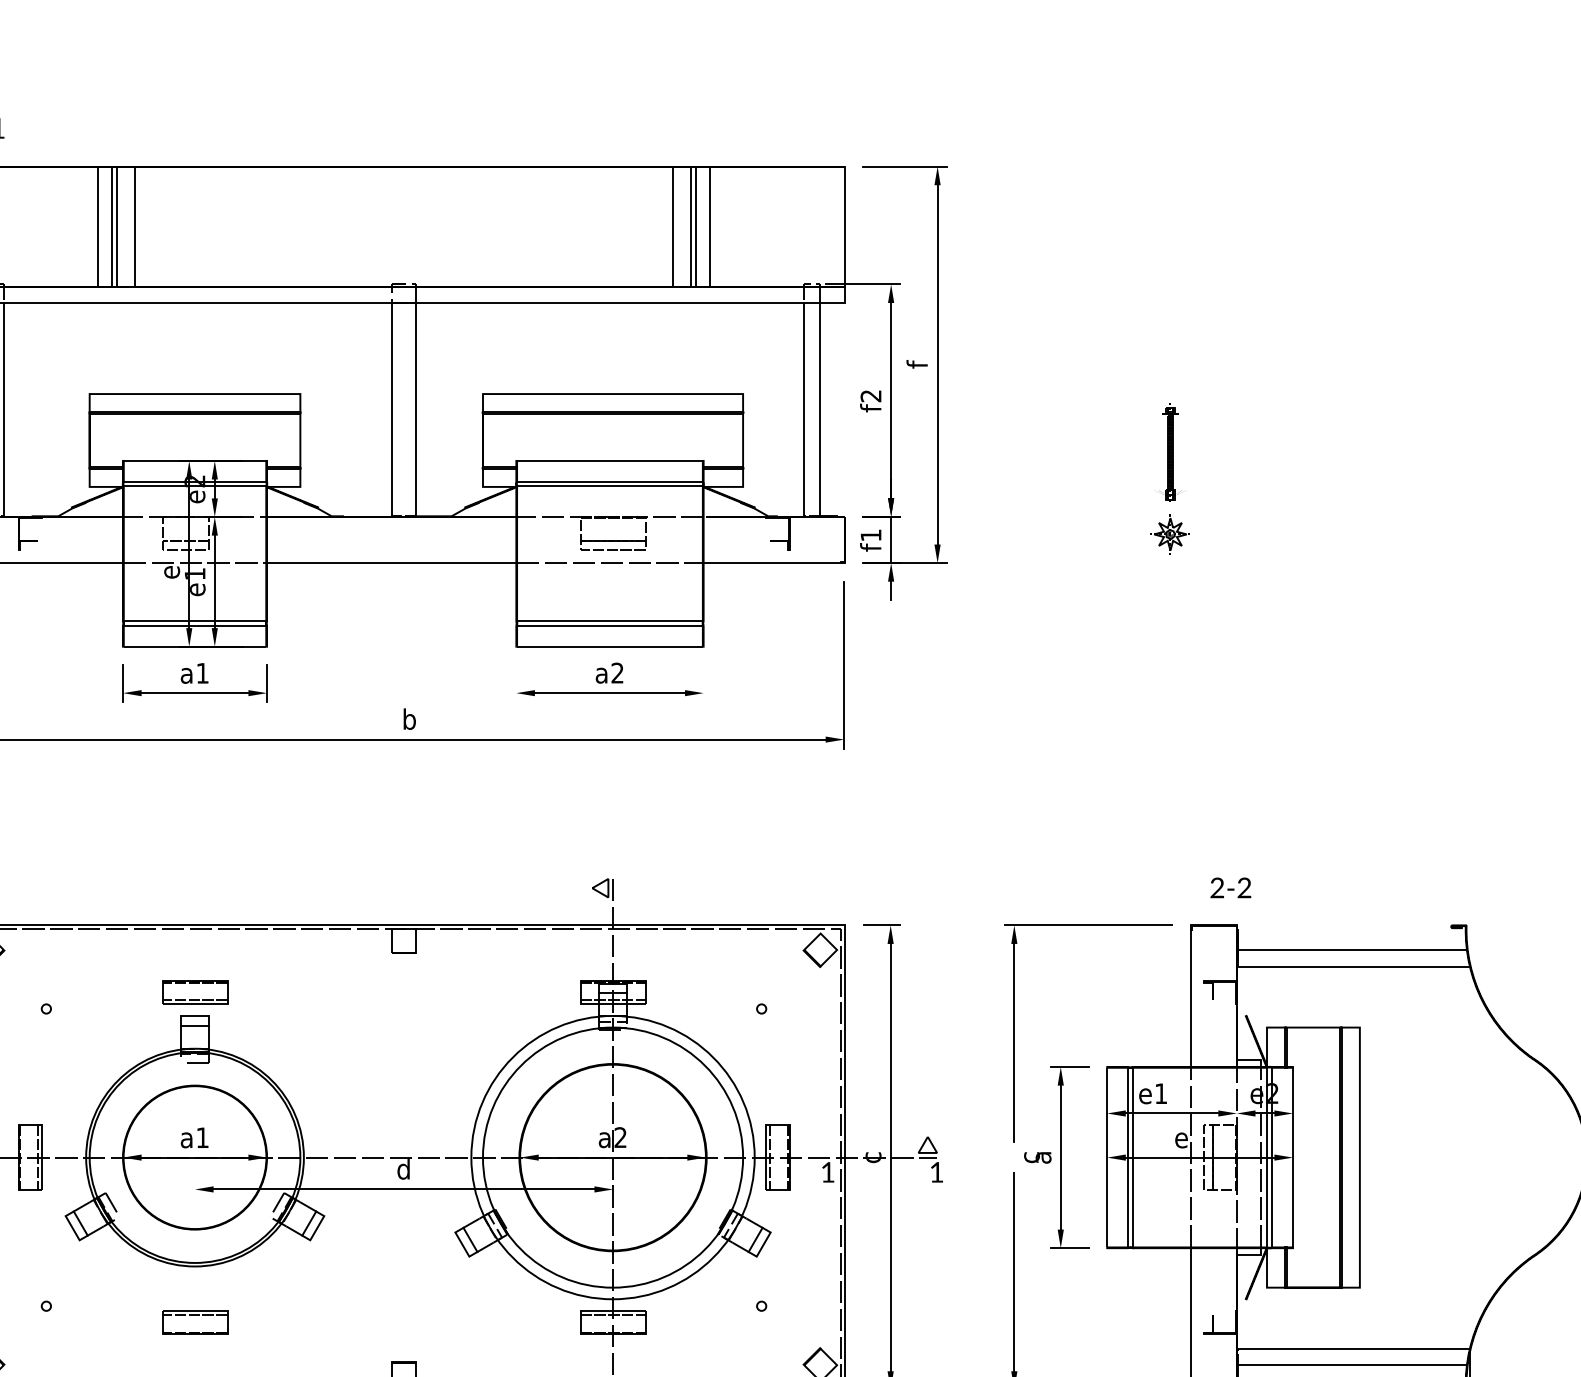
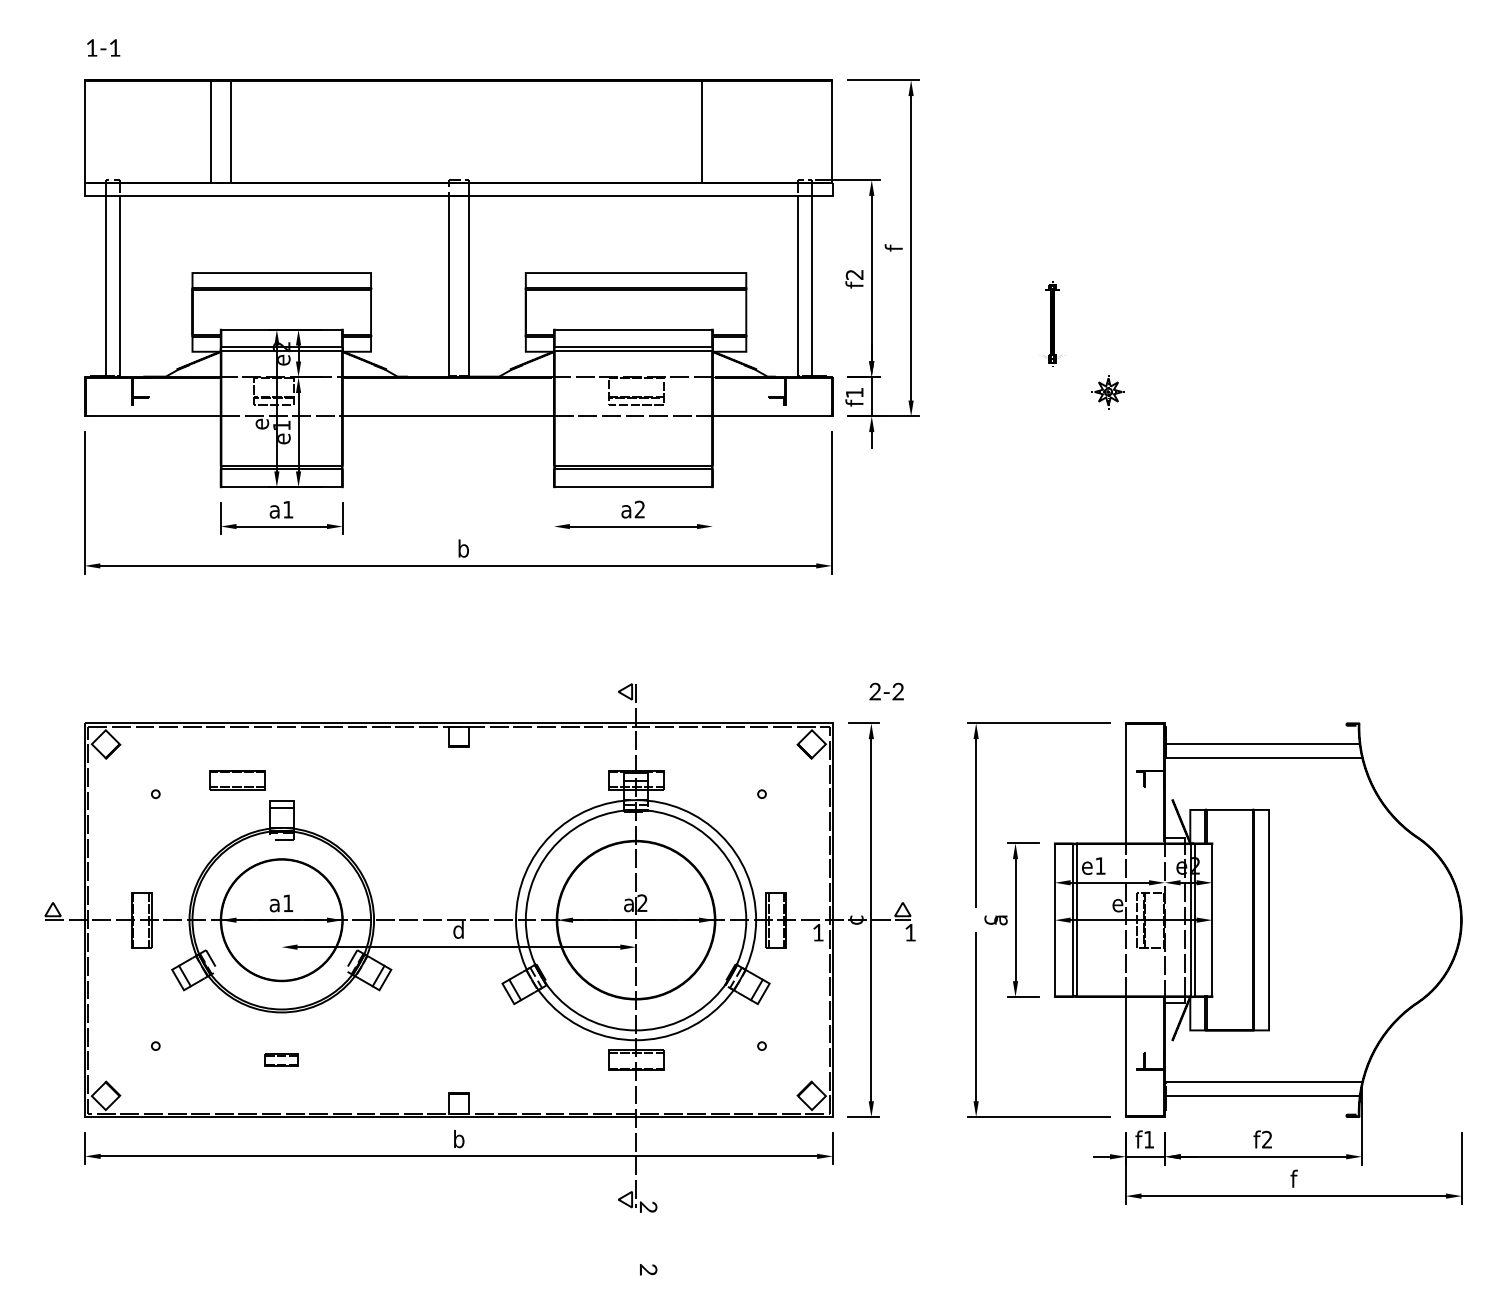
line: (97, 227) -> (199, 131), removed
line: (116, 227) -> (215, 131), removed
line: (672, 227) -> (686, 131), removed
line: (696, 227) -> (706, 131), removed
line: (709, 227) -> (717, 131), removed
part: (1170, 453) -> (1052, 323), moved
text: (1230, 887) -> (886, 691), moved
part: (194, 992) -> (237, 780), moved
part: (194, 1321) -> (281, 1059), size x0.6

